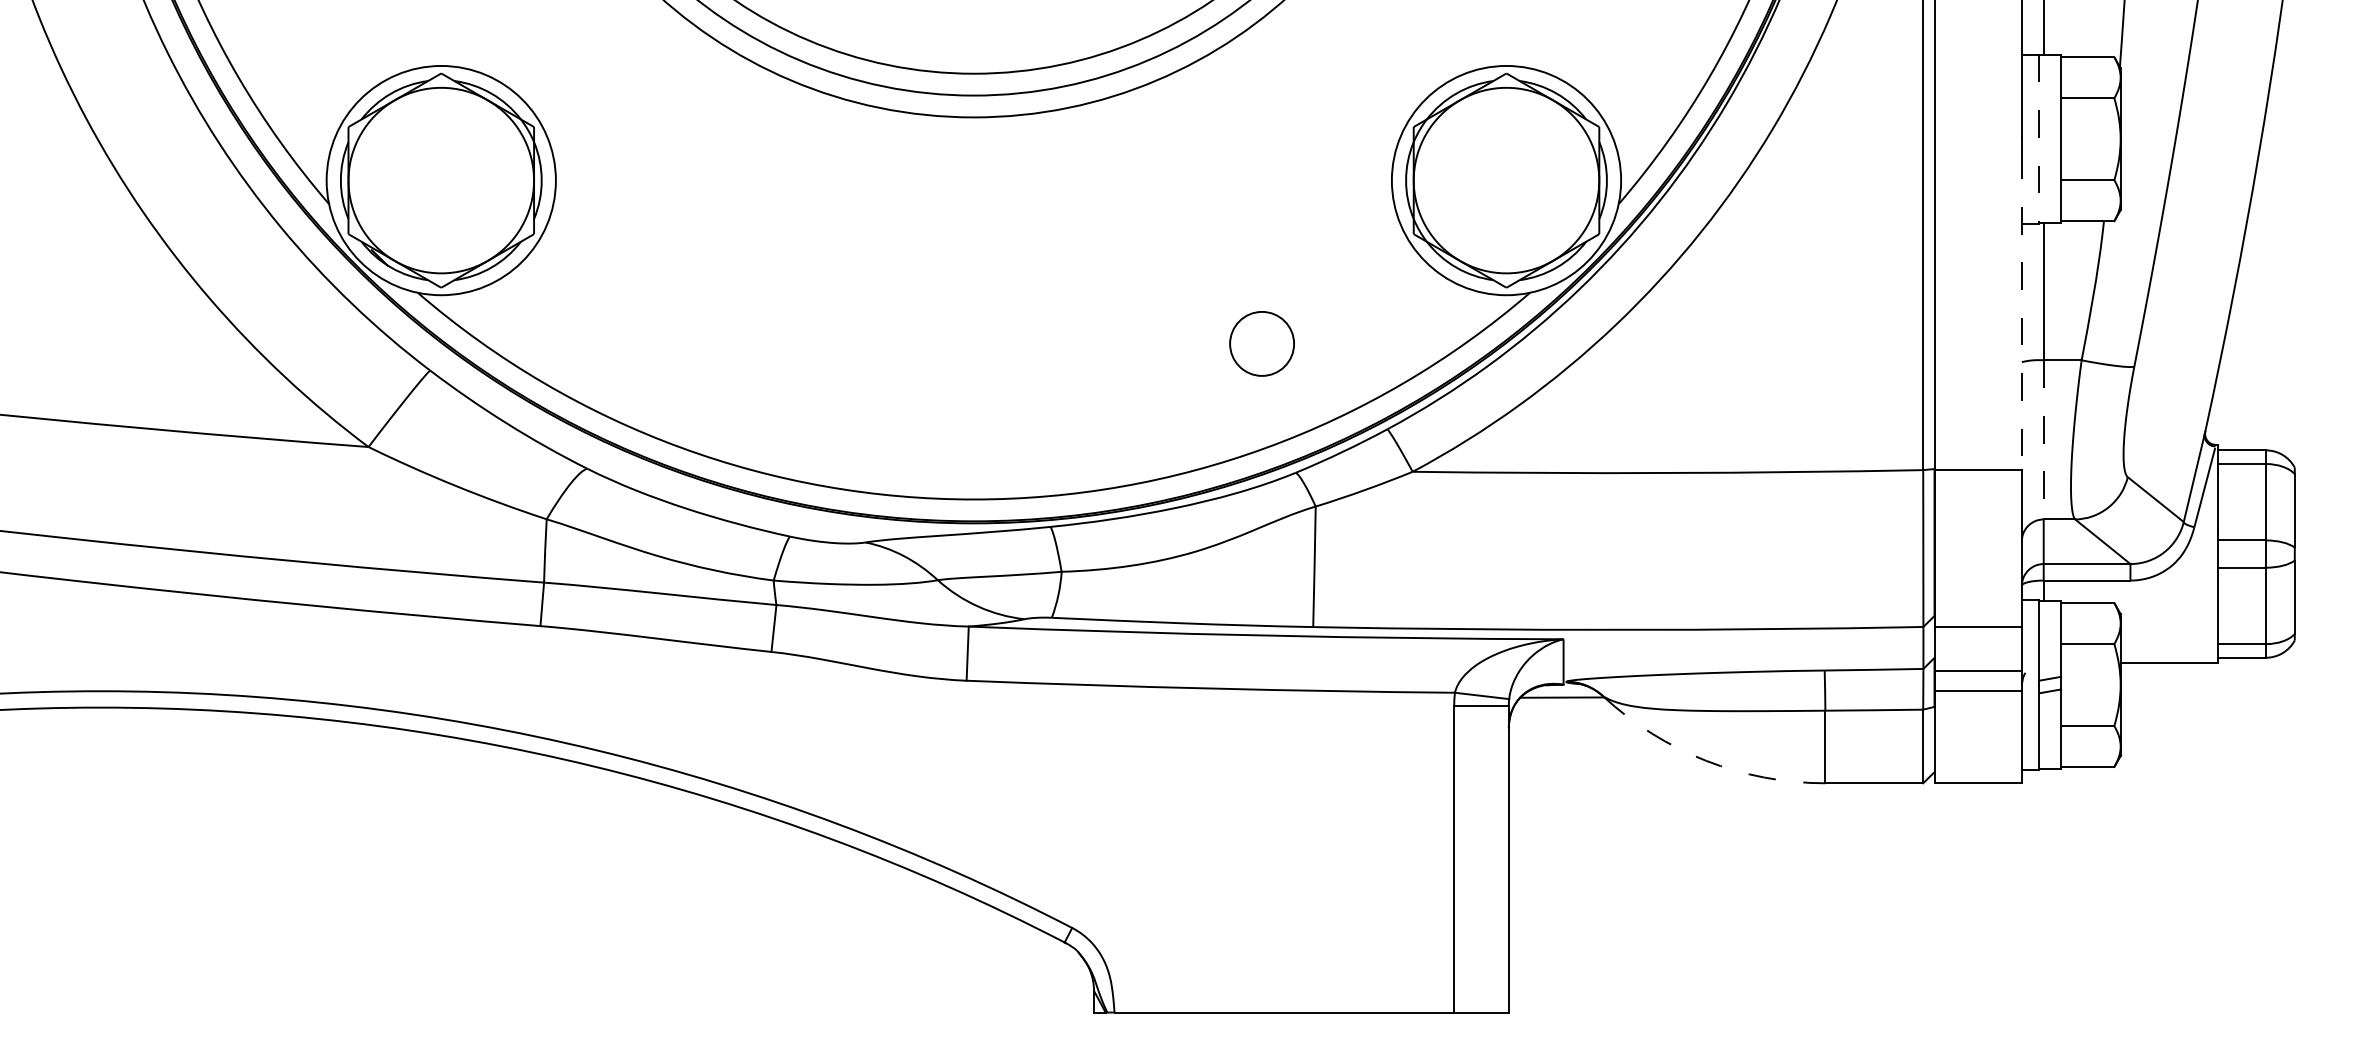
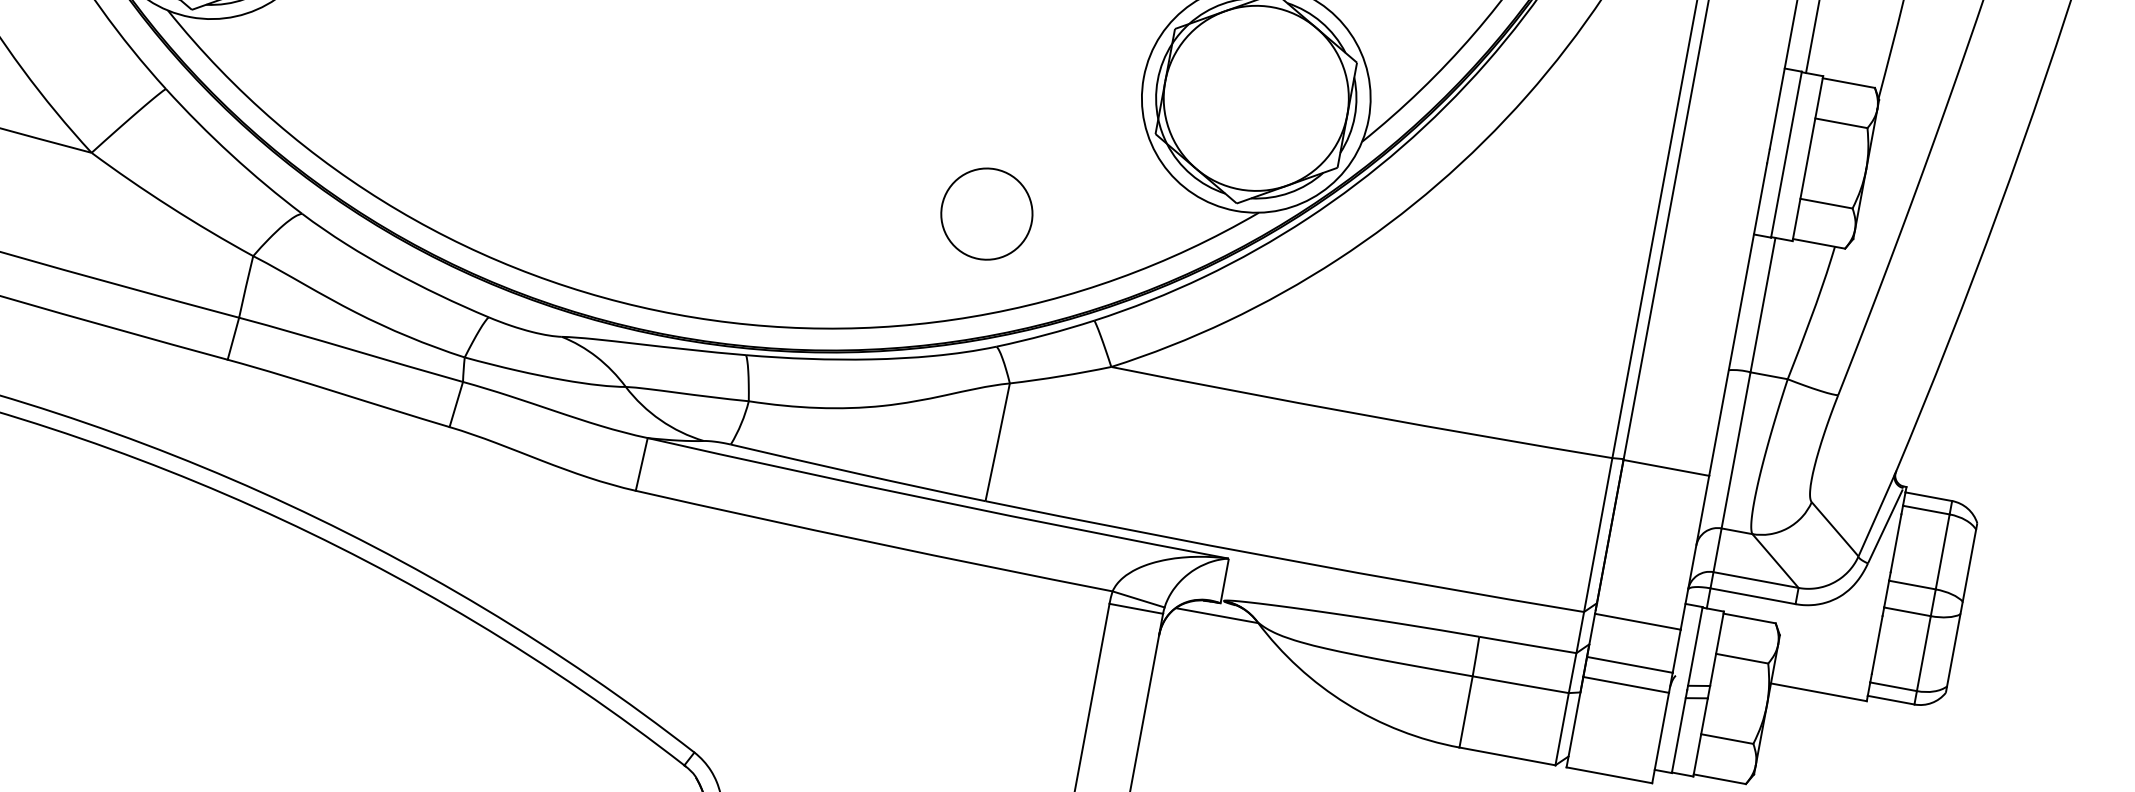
line: (2039, 139) -> (1786, 154), dashed -> solid
line: (2021, 311) -> (1737, 320), dashed -> solid
circle: (1261, 343) -> (986, 213), size x1.43
line: (2043, 439) -> (1735, 449), dashed -> solid
arc: (1706, 760) -> (1347, 703), dashed -> solid

